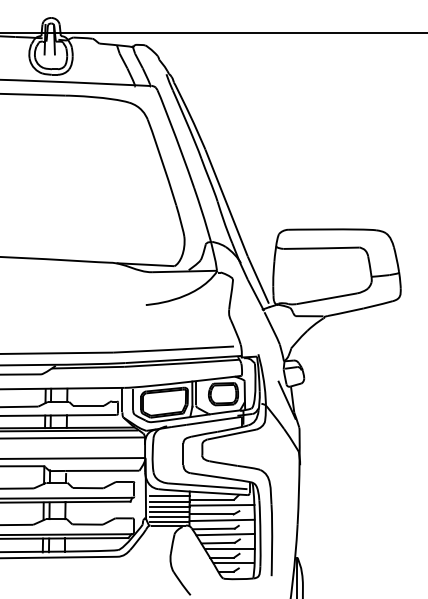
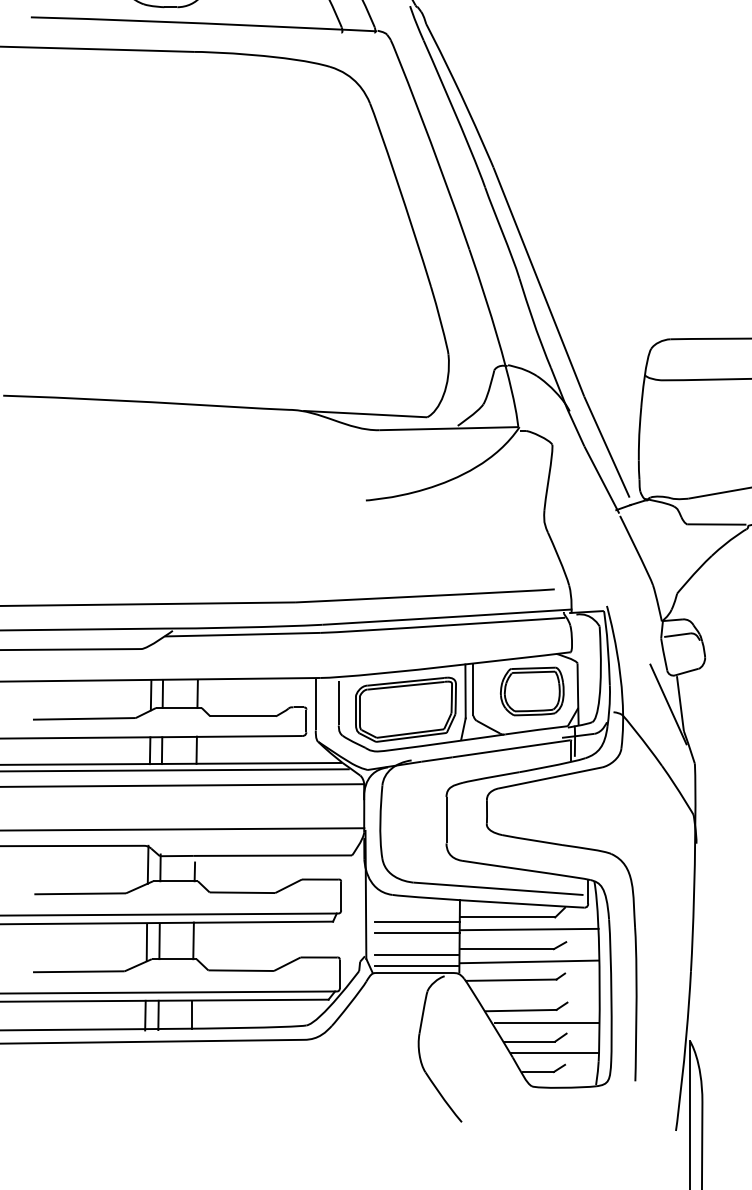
line: (169, 496) -> (416, 910), removed
line: (169, 512) -> (416, 944), removed
line: (225, 534) -> (536, 992), removed

